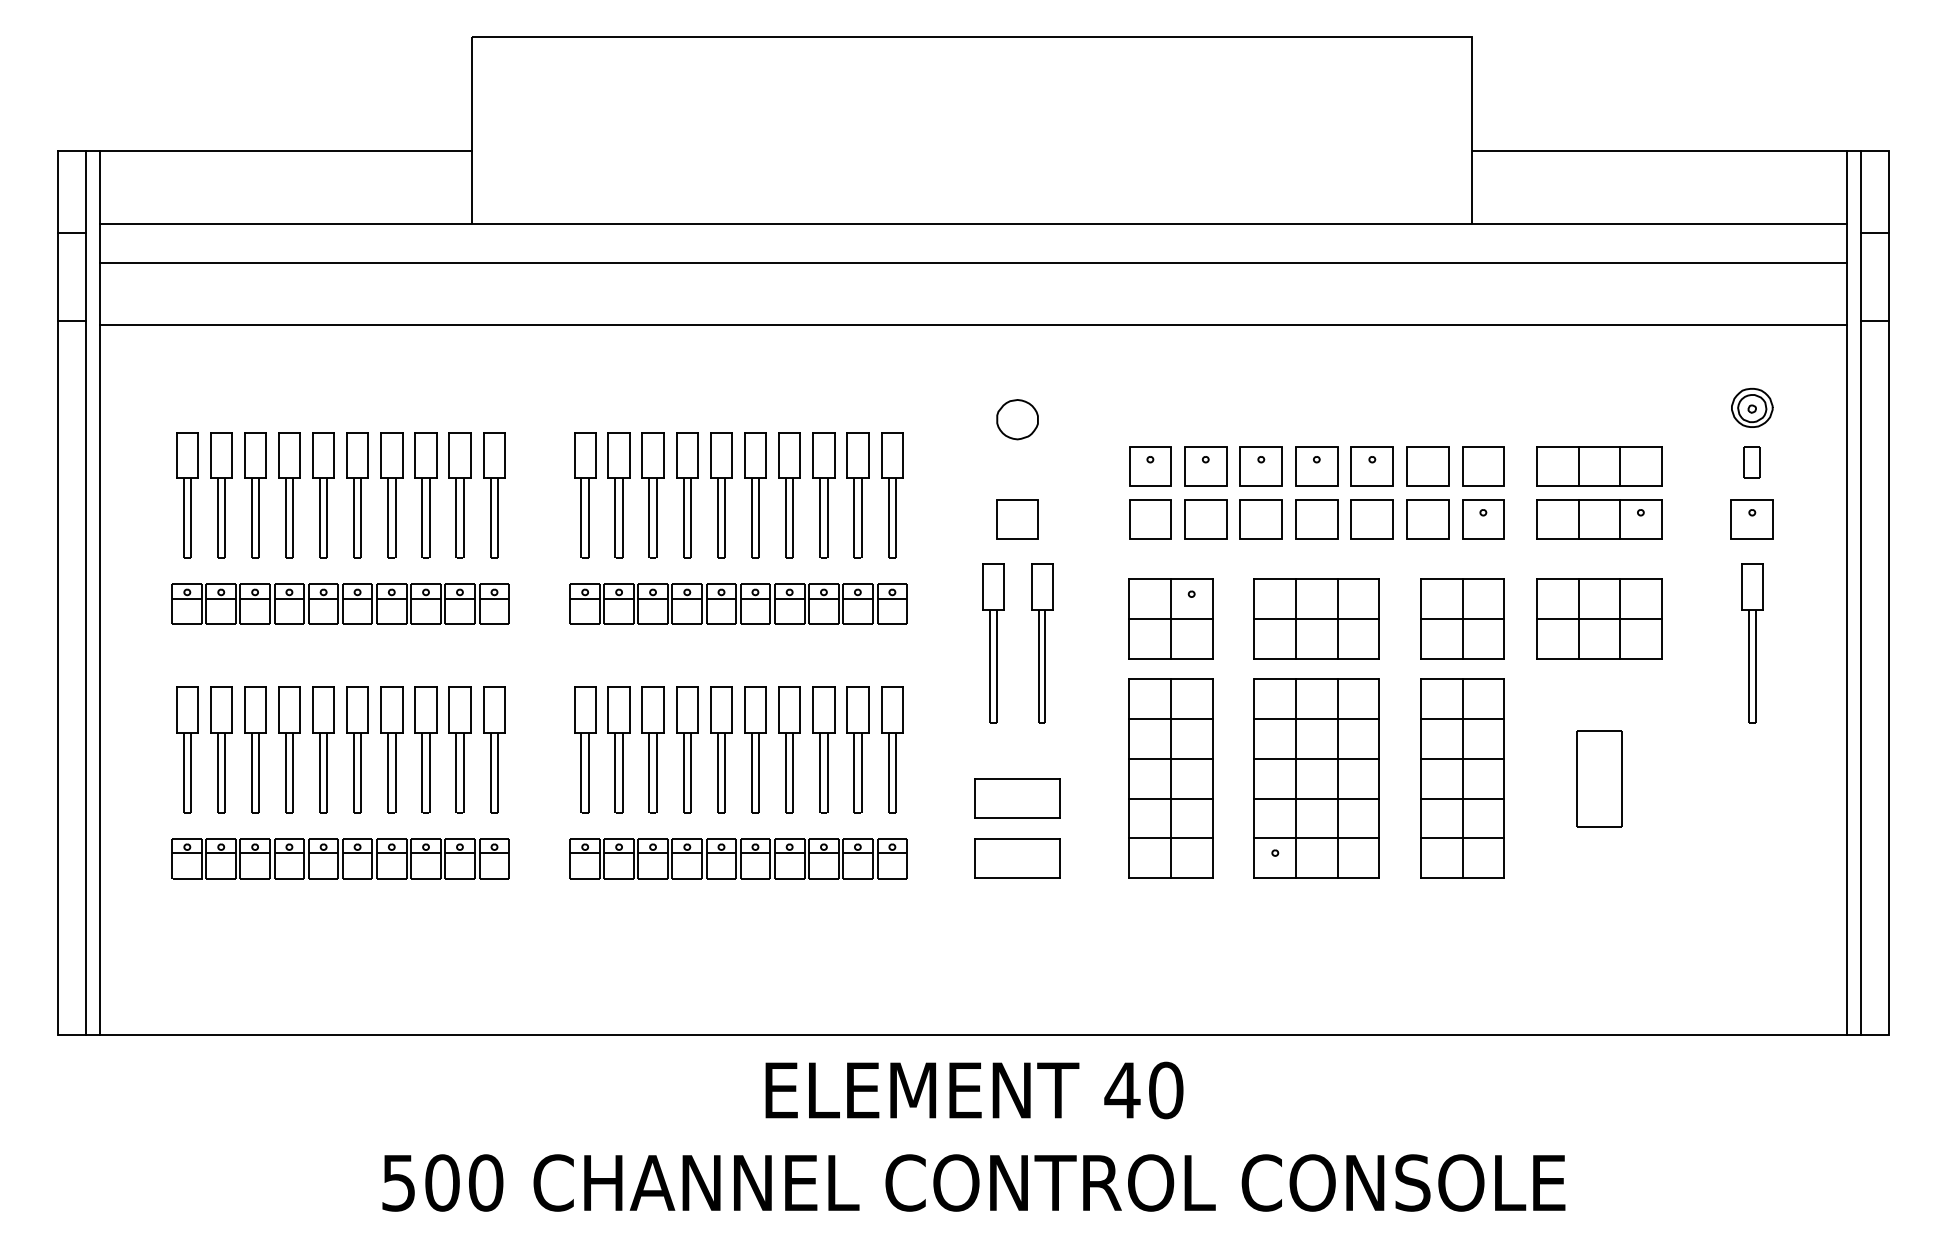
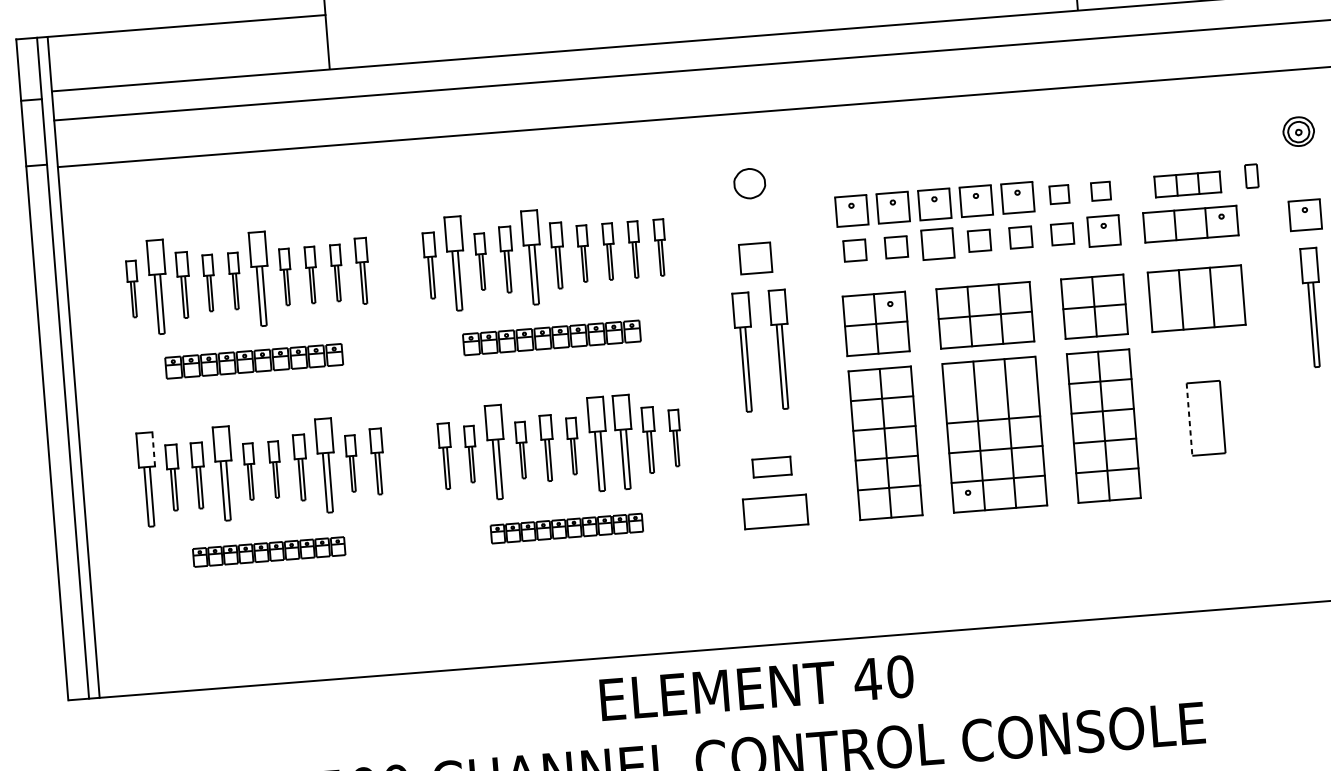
part: (1751, 462) -> (1251, 176), moved
part: (1427, 466) -> (1059, 194), size x0.6
part: (1483, 466) -> (1101, 191), size x0.6
part: (1599, 466) -> (1187, 184), size x0.7
part: (187, 495) -> (133, 289), size x0.6
part: (255, 495) -> (184, 285), size x0.7
part: (289, 495) -> (209, 283), size x0.6
part: (323, 495) -> (234, 281), size x0.6
part: (391, 495) -> (285, 277), size x0.6
part: (425, 495) -> (311, 275), size x0.6
part: (459, 495) -> (336, 273), size x0.6
part: (494, 495) -> (362, 271), size x0.7
part: (585, 495) -> (430, 265), size x0.7
part: (652, 495) -> (481, 261), size x0.6
part: (687, 495) -> (507, 259), size x0.7
part: (755, 495) -> (558, 255), size x0.7
part: (789, 495) -> (583, 253), size x0.6
part: (823, 495) -> (608, 251), size x0.6
part: (857, 495) -> (634, 249), size x0.6
part: (892, 495) -> (660, 247), size x0.6
part: (1150, 519) -> (855, 250), size x0.7
part: (1205, 519) -> (896, 247), size x0.7
part: (1316, 519) -> (979, 240), size x0.7
part: (1371, 519) -> (1020, 237), size x0.7
part: (1427, 519) -> (1062, 234), size x0.7
part: (340, 603) -> (253, 361), size x0.7
part: (738, 603) -> (551, 337), size x0.7
line: (1598, 619) -> (1196, 298), removed
line: (198, 710) -> (154, 449), solid -> dashed
line: (1316, 719) -> (991, 390), removed
part: (221, 749) -> (173, 477), size x0.7
part: (255, 749) -> (198, 475), size x0.7
part: (323, 749) -> (249, 471), size x0.6
part: (357, 749) -> (275, 469), size x0.6
part: (391, 749) -> (300, 467), size x0.7
part: (459, 749) -> (351, 463), size x0.6
part: (494, 749) -> (377, 461), size x0.7
part: (585, 749) -> (445, 455), size x0.7
part: (618, 749) -> (470, 453), size x0.6
part: (687, 749) -> (522, 449), size x0.6
part: (721, 749) -> (547, 447), size x0.7
part: (755, 749) -> (573, 445), size x0.6
part: (857, 749) -> (649, 439), size x0.7
part: (892, 749) -> (675, 437), size x0.6
line: (1577, 779) -> (1189, 419), solid -> dashed
part: (1017, 798) -> (771, 467), size x0.6
part: (340, 858) -> (268, 551), size x0.6
part: (738, 858) -> (566, 528), size x0.6

